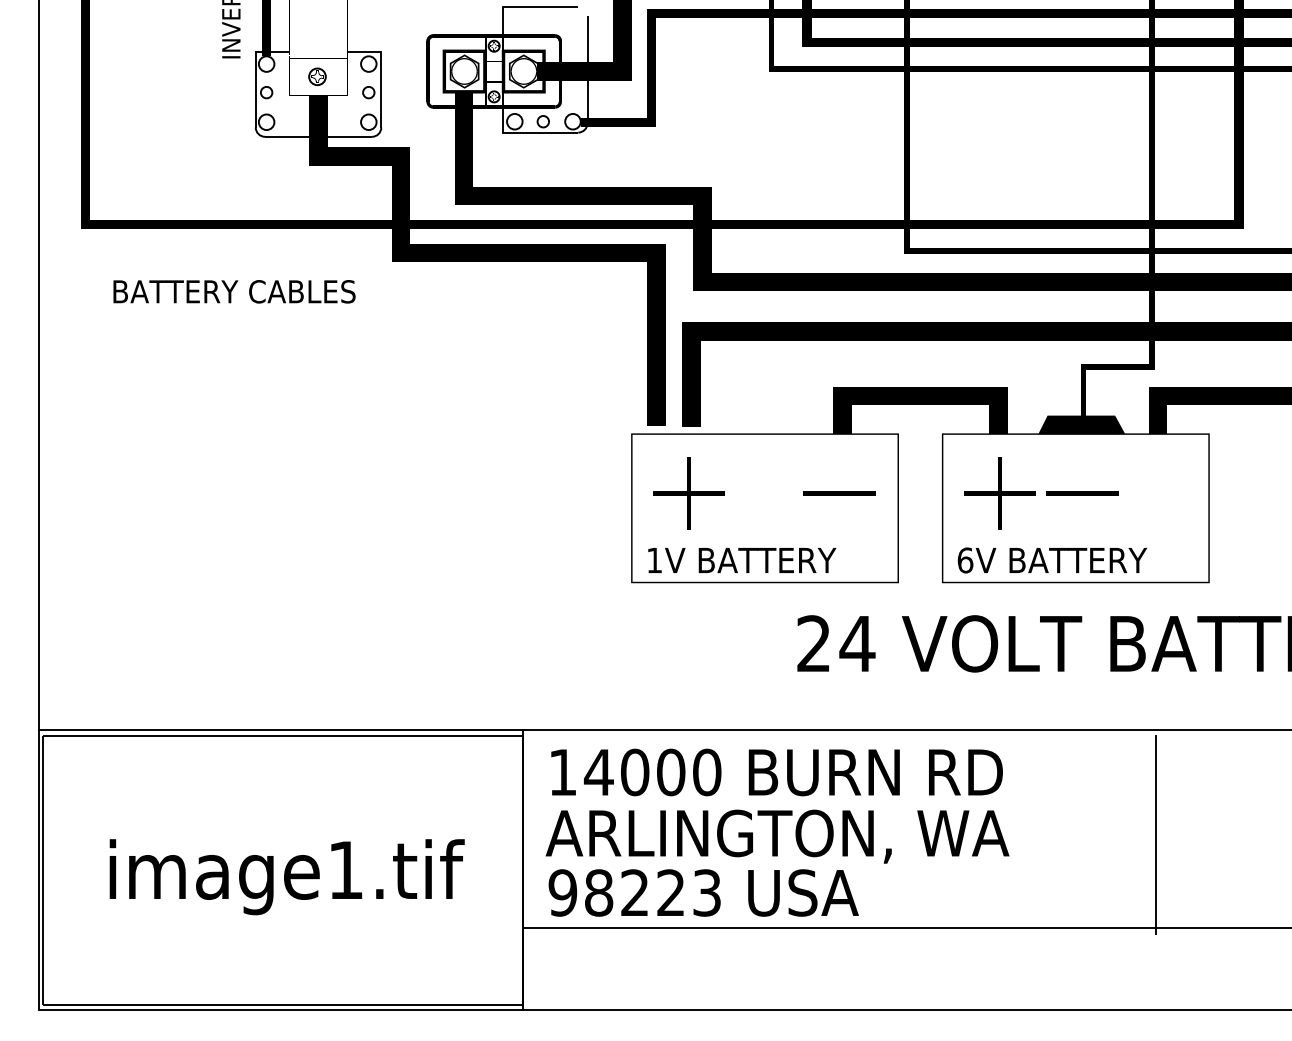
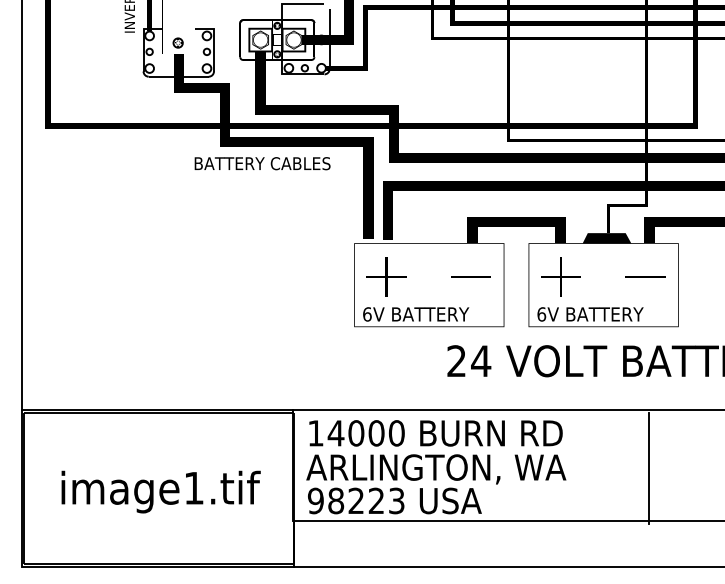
text: (234, 291) -> (262, 163), moved
line: (1082, 492) -> (645, 276), moved
text: (654, 560) -> (367, 314), 1V -> 6V

